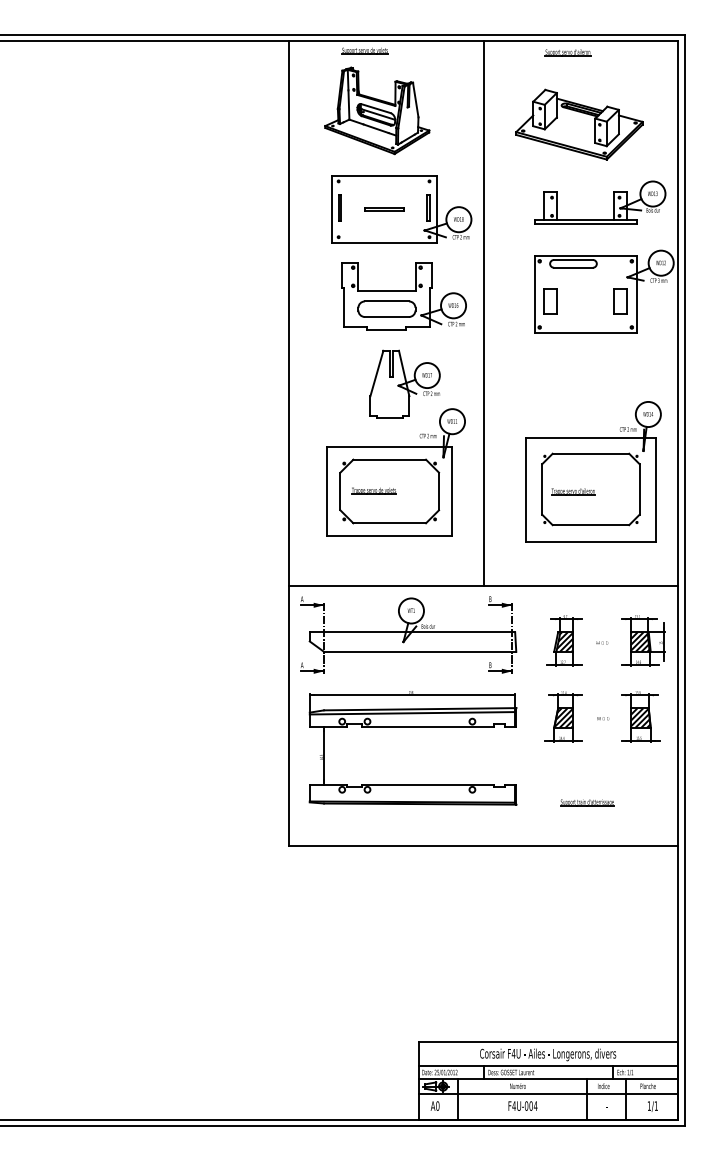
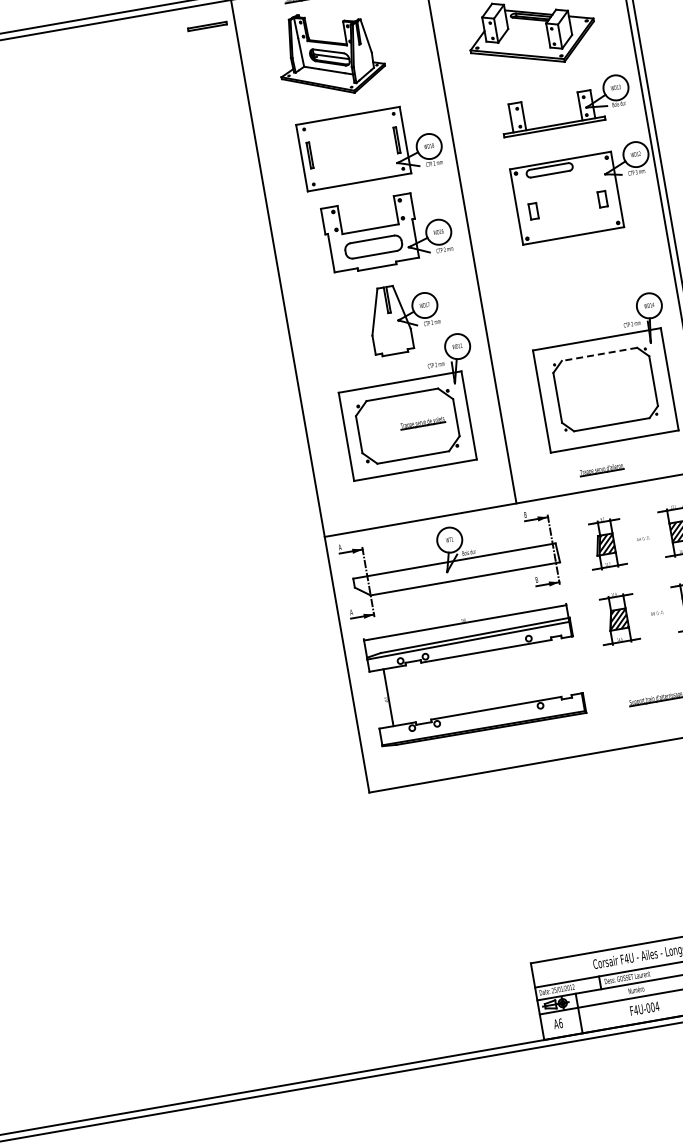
line: (384, 208) -> (207, 25), moved
part: (550, 301) -> (533, 211), size x0.6
part: (620, 301) -> (602, 199), size x0.6
line: (590, 453) -> (599, 354), solid -> dashed
part: (373, 490) -> (422, 422), moved
part: (573, 491) -> (601, 469), moved
text: (437, 1105) -> (560, 1022), A0 -> A6

